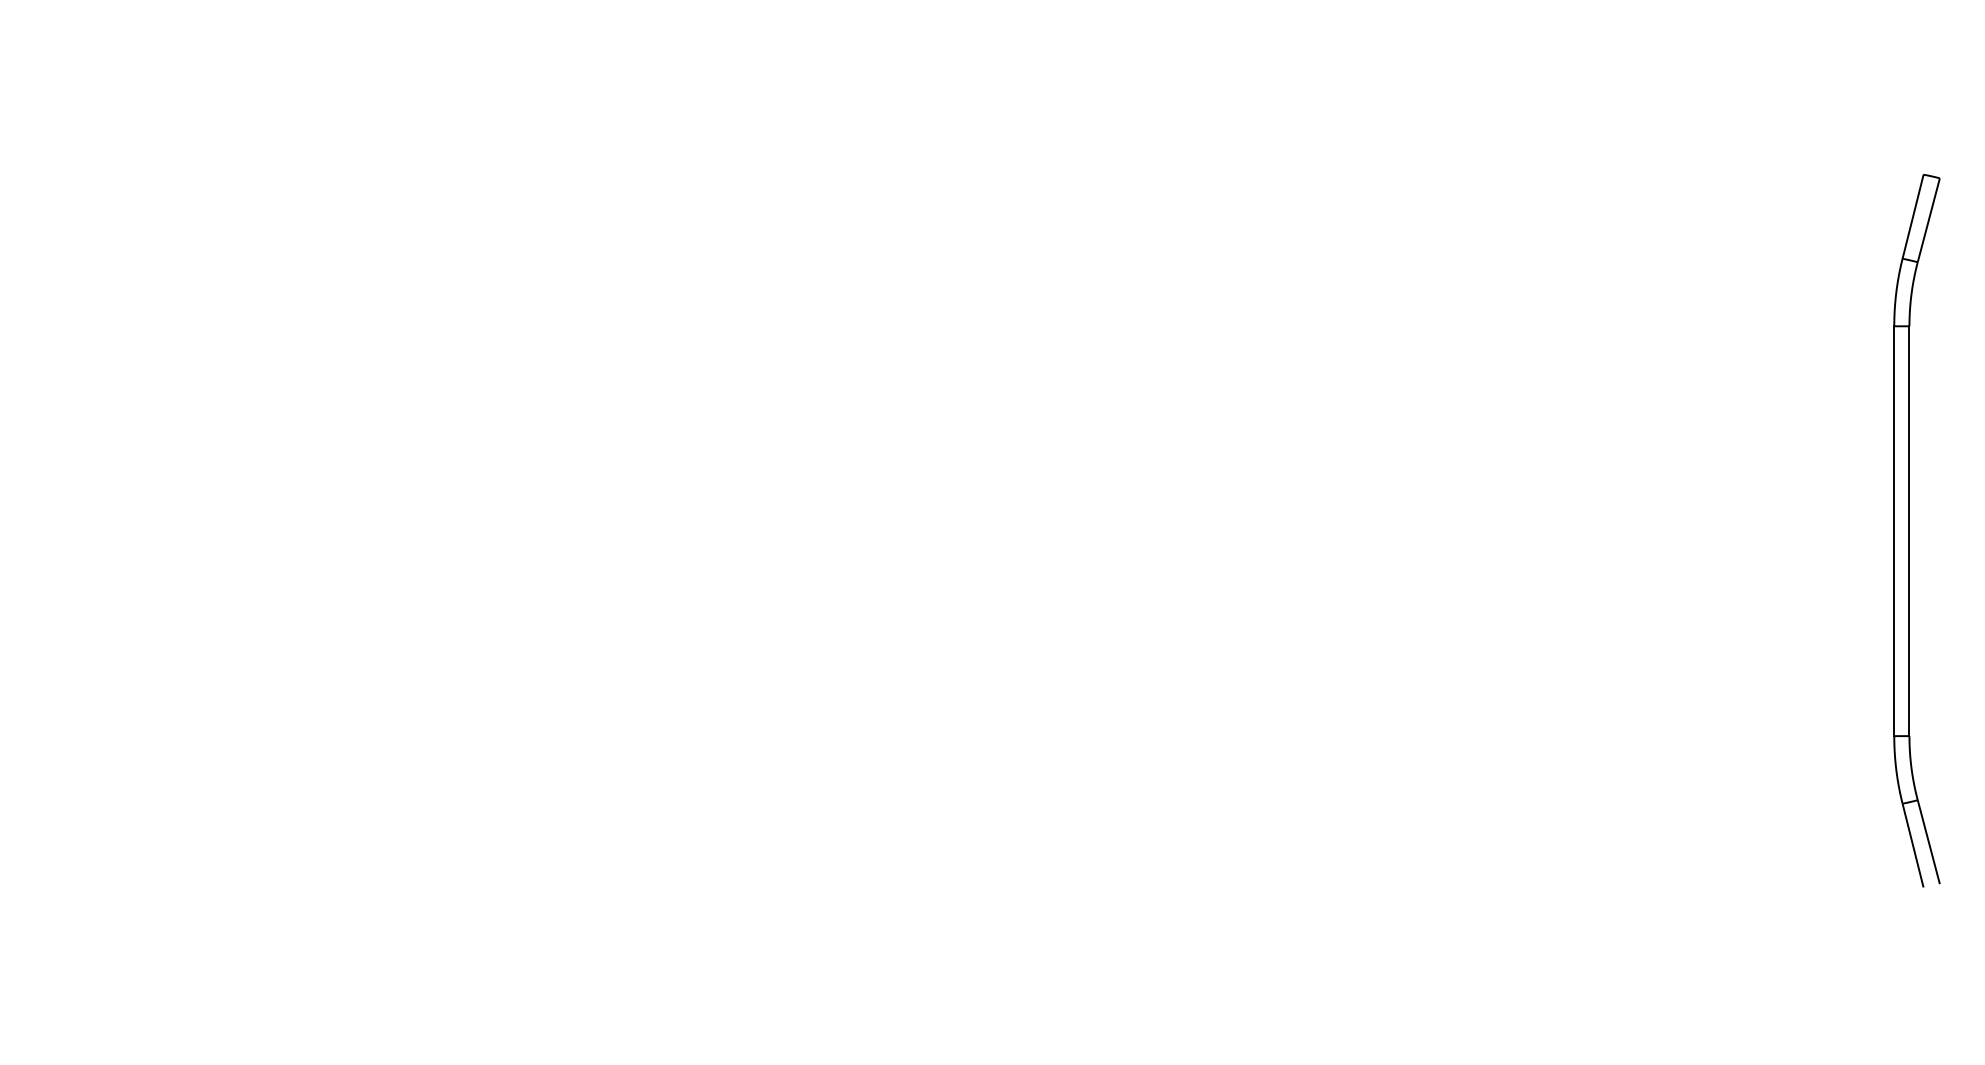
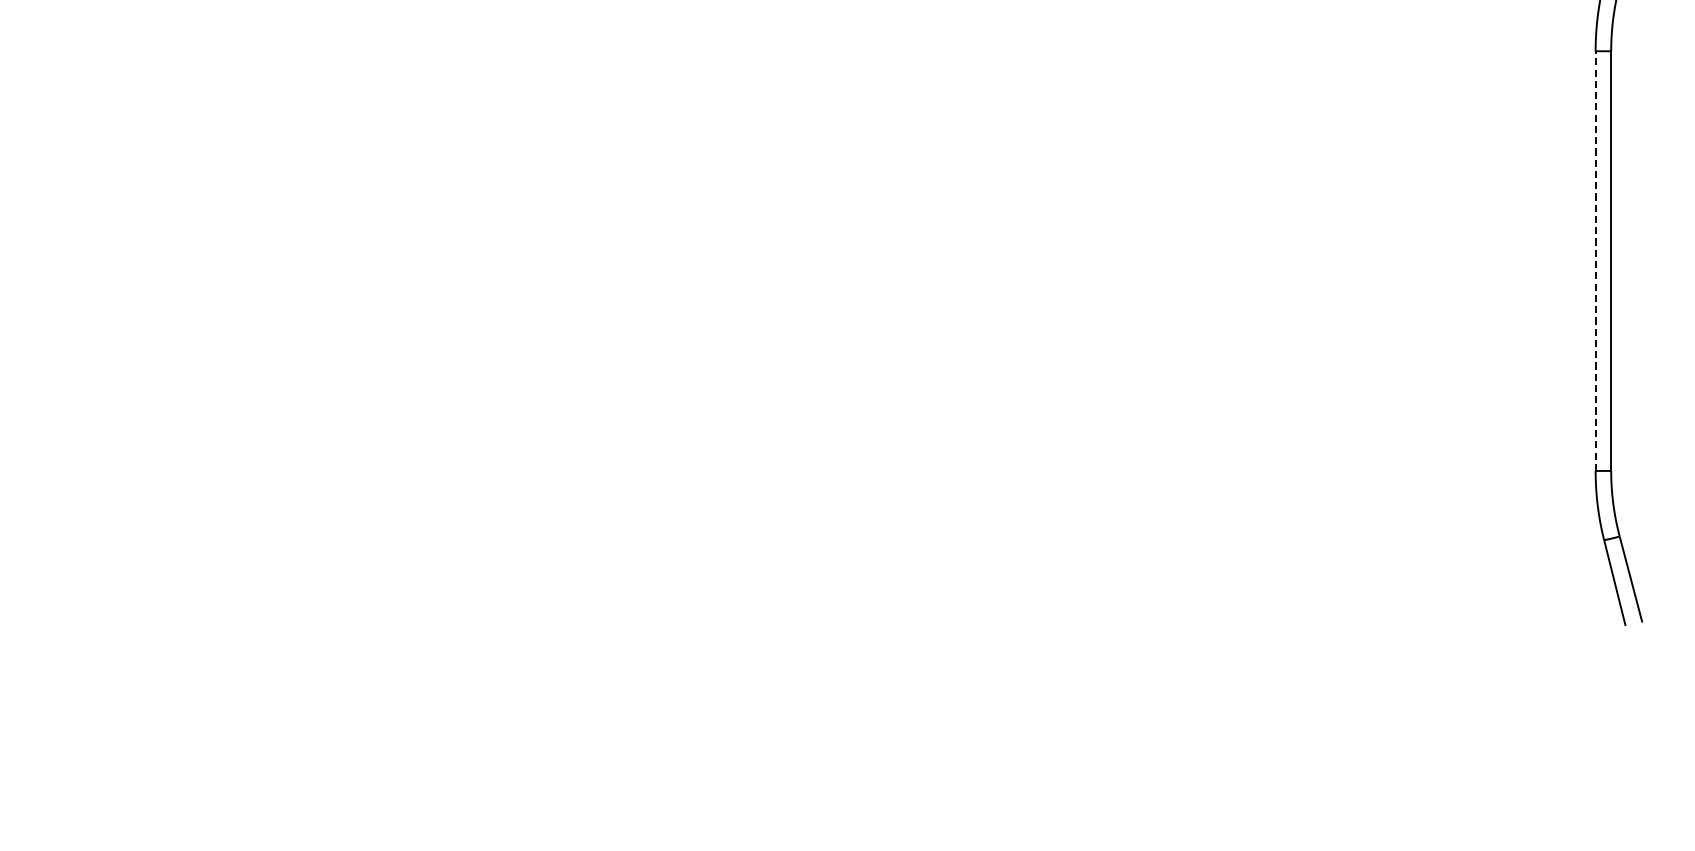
line: (1894, 531) -> (1595, 261), solid -> dashed

